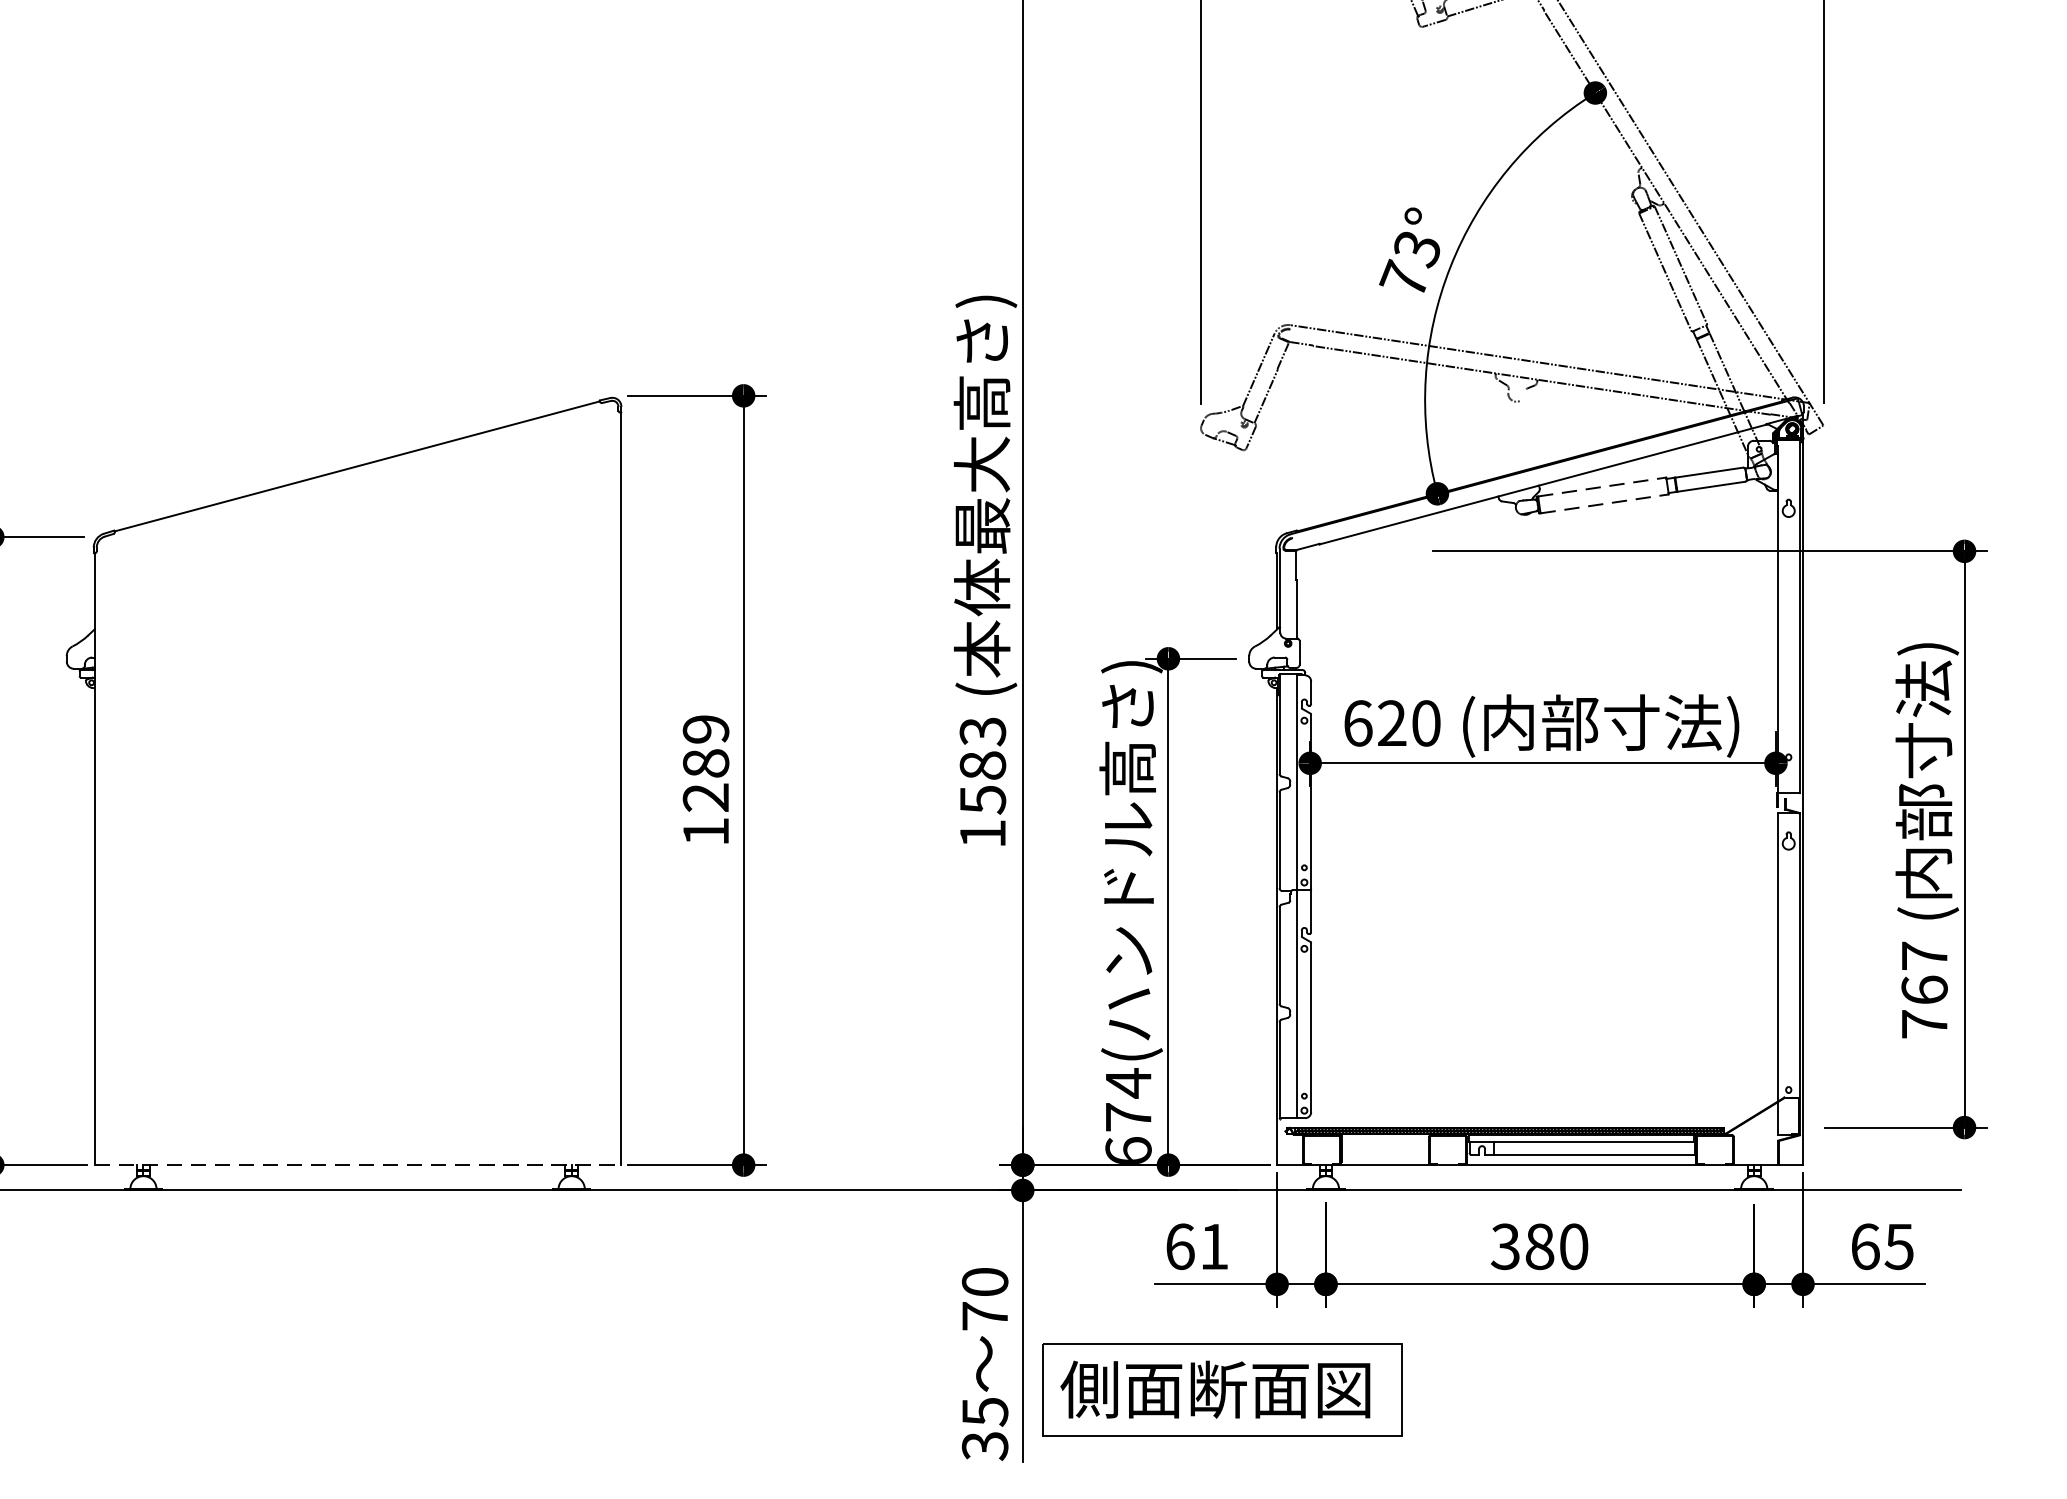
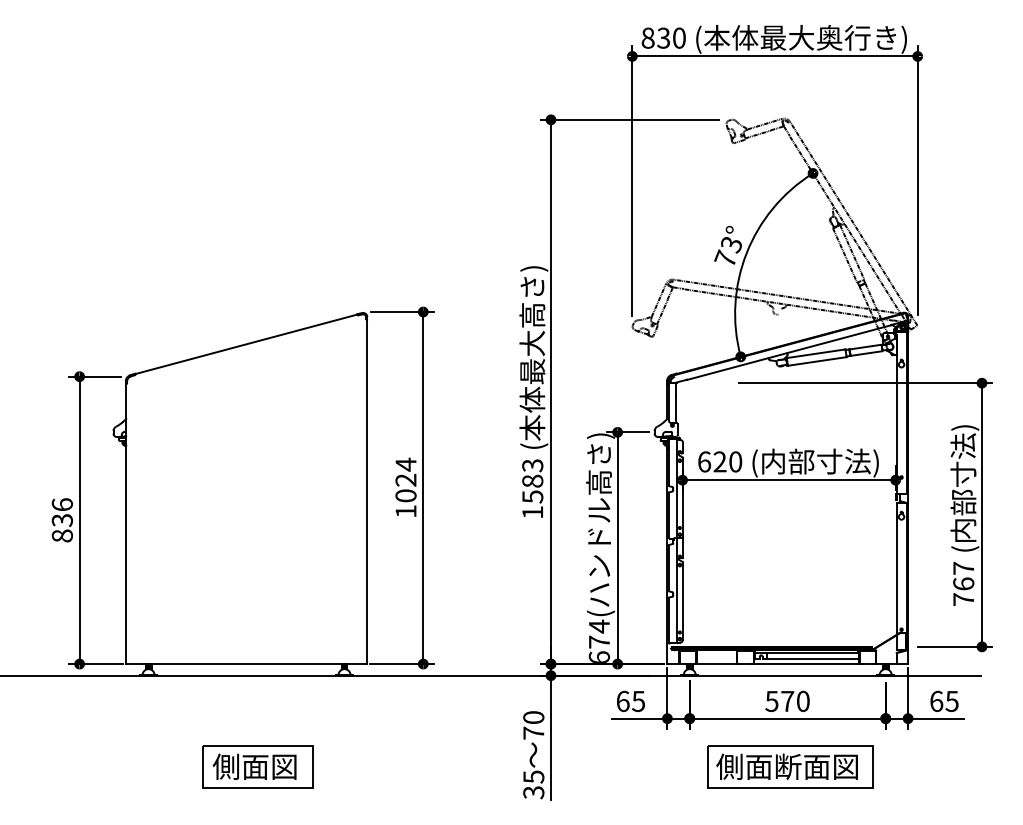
line: (1602, 486) -> (816, 353), dashed -> solid
line: (1605, 503) -> (817, 361), dashed -> solid
text: (704, 761) -> (405, 479), 1289 -> 1024
line: (359, 1166) -> (247, 664), dashed -> solid
text: (1213, 1246) -> (638, 701), 61 -> 65
text: (1524, 1246) -> (780, 701), 380 -> 570
part: (381, 1388) -> (257, 766), added
part: (1222, 1388) -> (790, 766), moved

